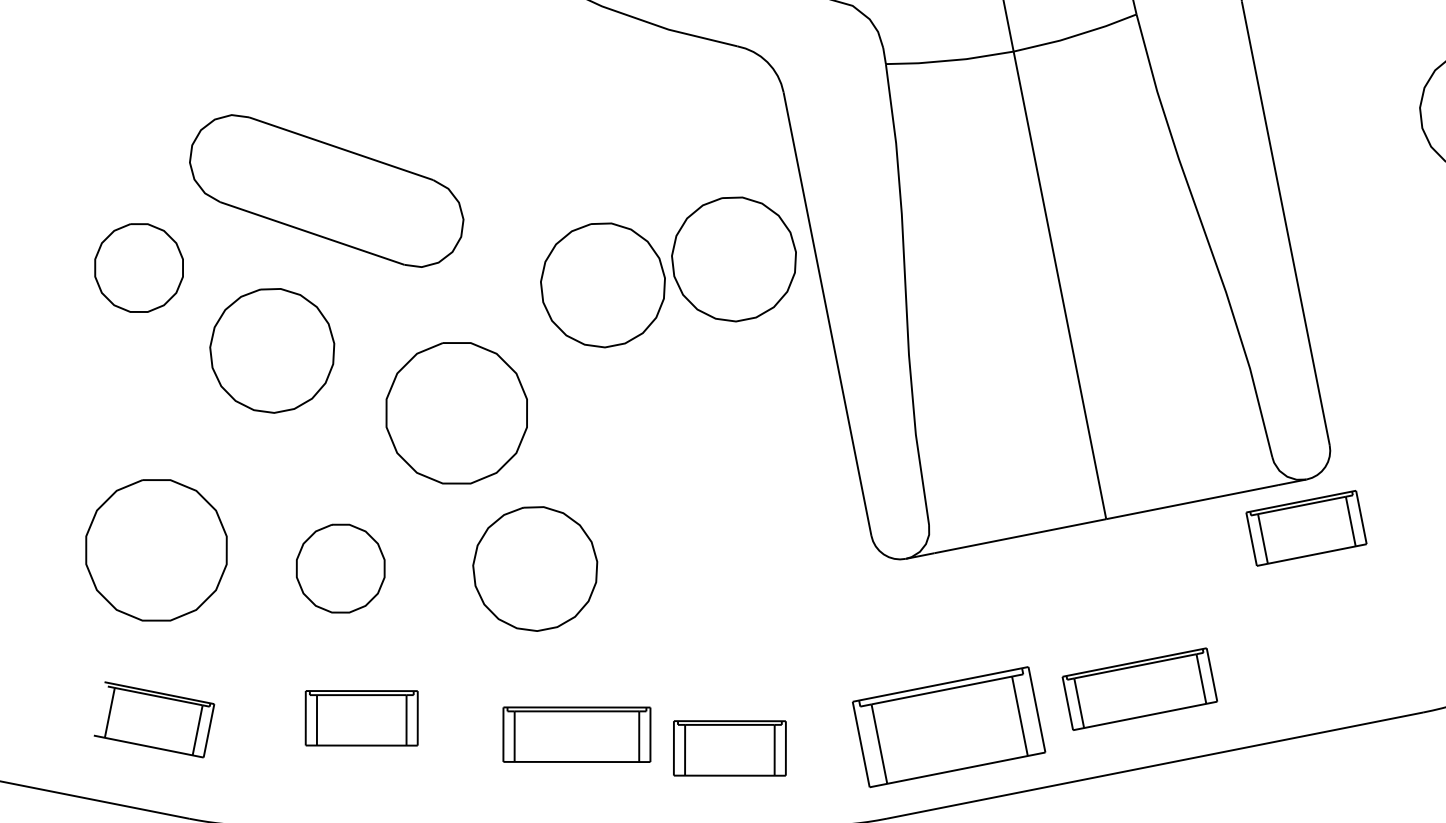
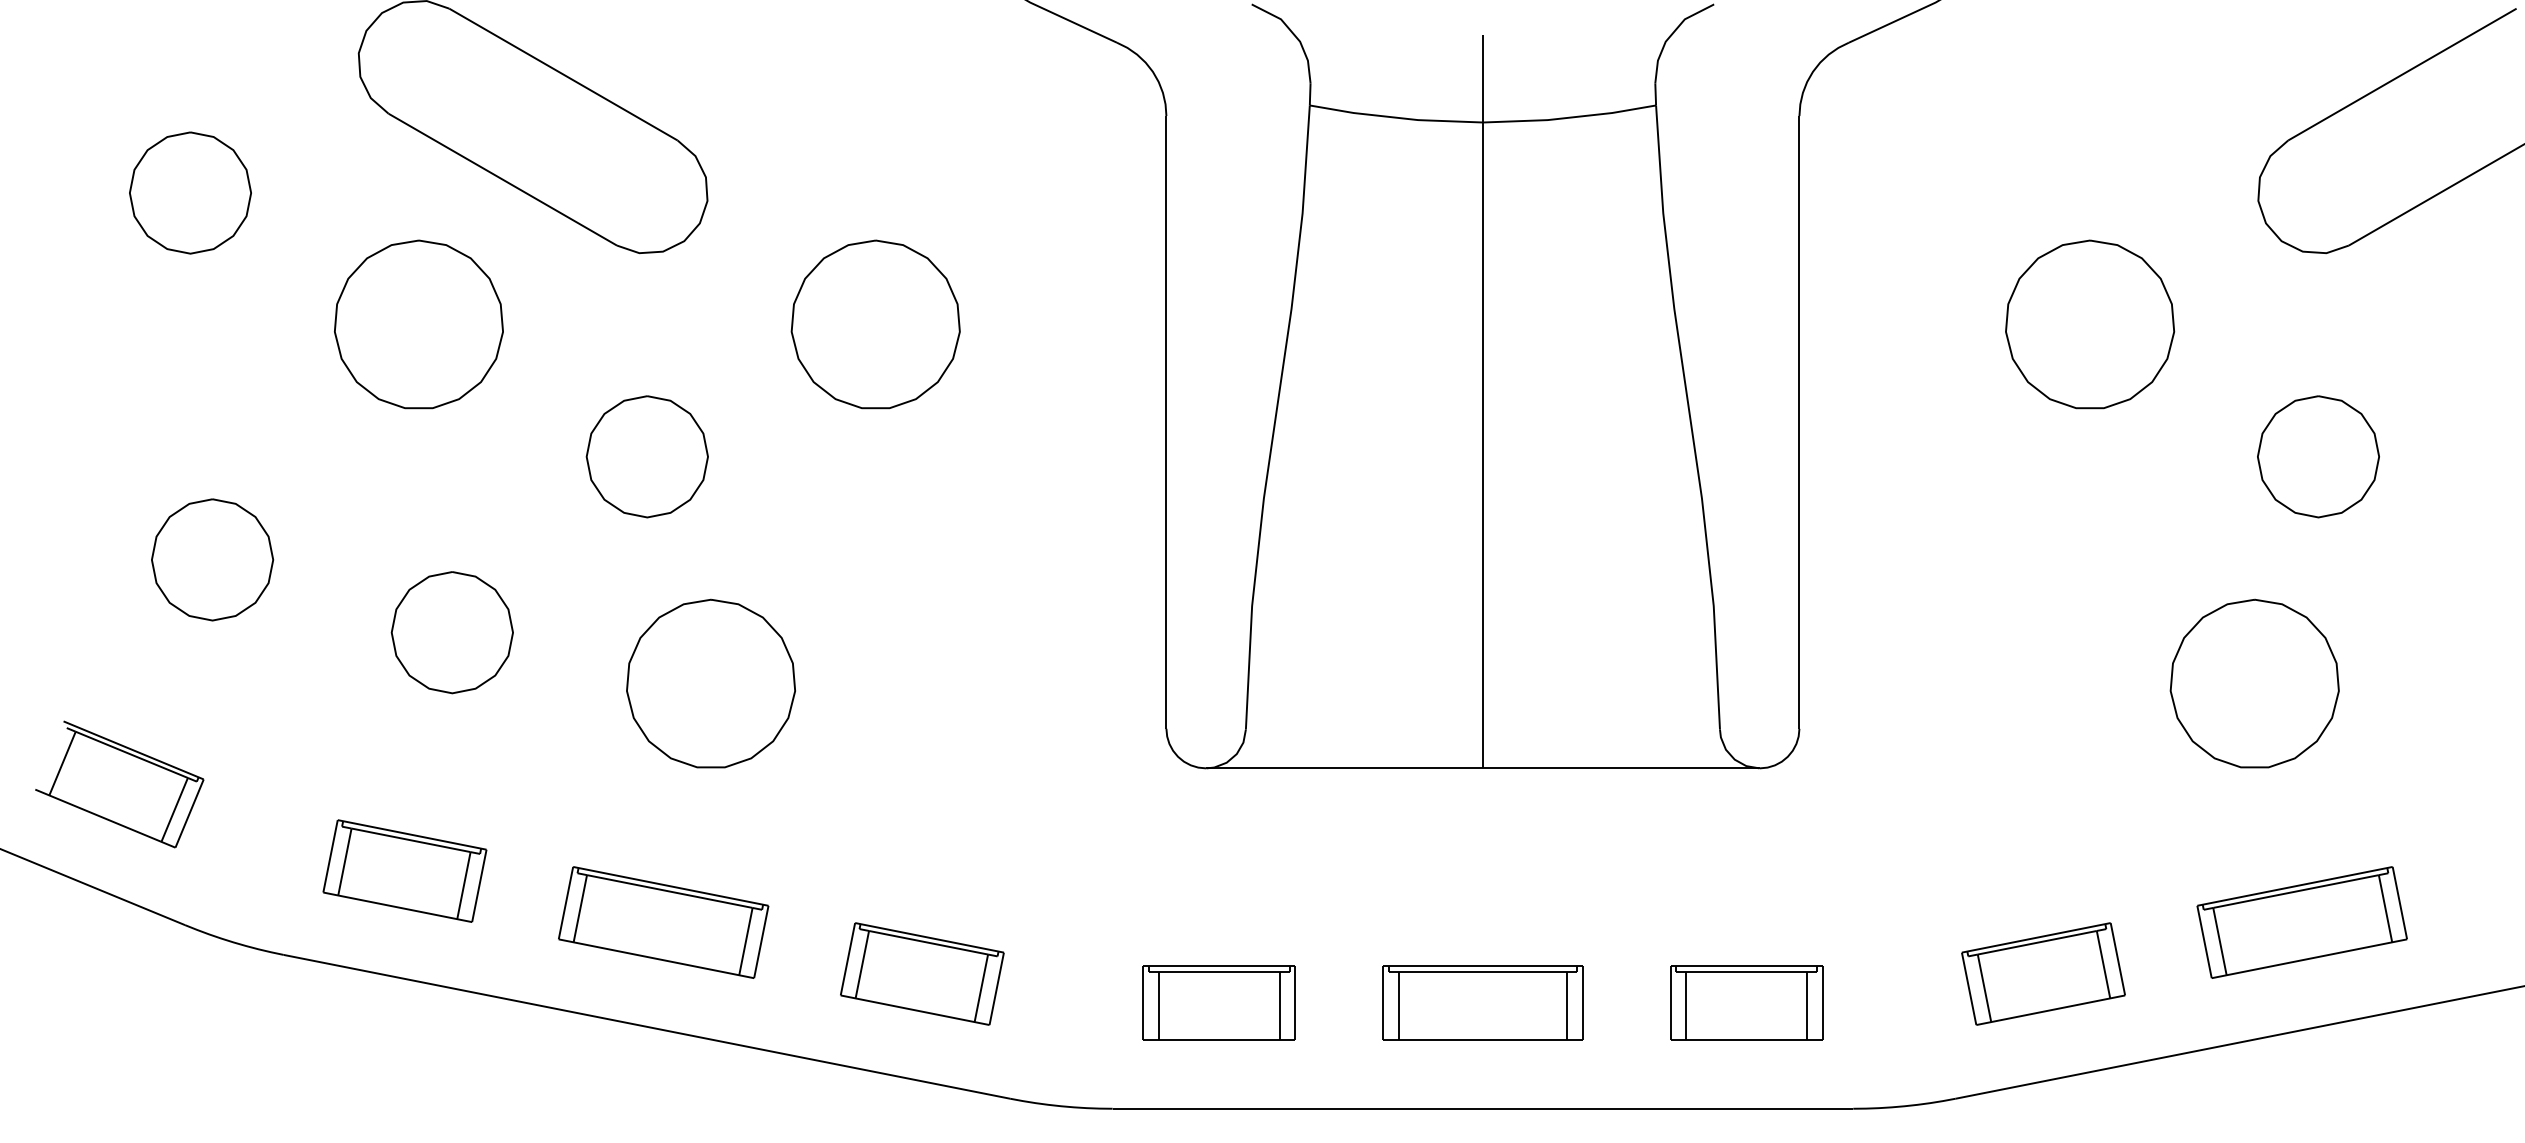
part: (733, 258) -> (1056, 324), removed
part: (139, 267) -> (190, 192), moved
part: (456, 413) -> (646, 456), size x0.62
part: (1306, 527) -> (1746, 1002), moved
part: (156, 550) -> (212, 559), size x0.62
part: (361, 717) -> (404, 870), moved
part: (154, 719) -> (119, 784), moved
part: (948, 726) -> (1218, 1002), size x0.62
part: (576, 734) -> (663, 922), moved

